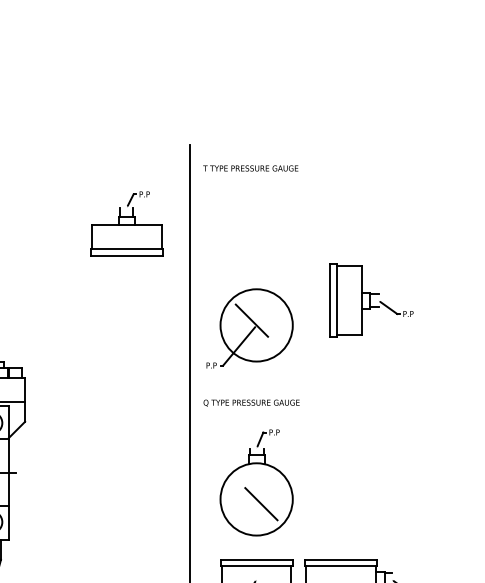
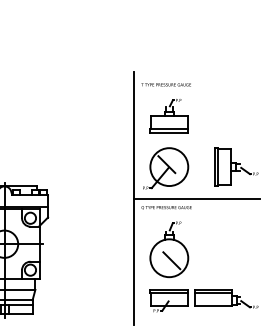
part: (125, 225) -> (168, 116), moved
part: (371, 299) -> (236, 166), moved
line: (310, 385) -> (197, 198), added

